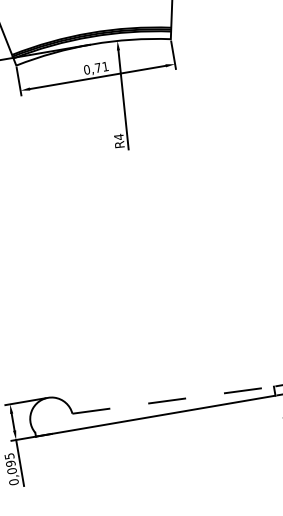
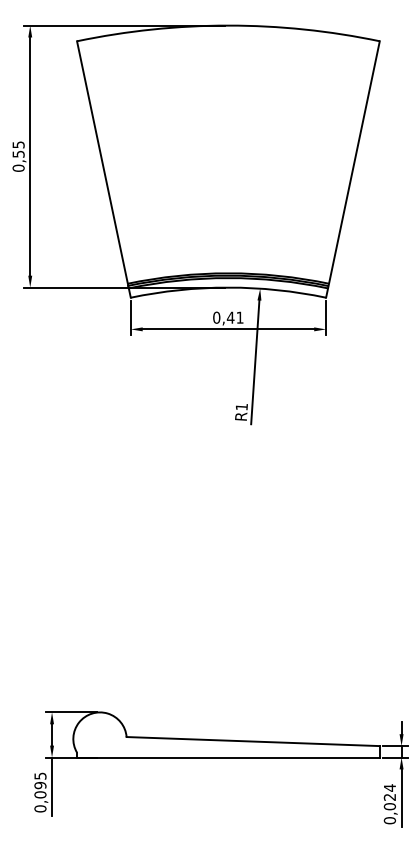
text: (97, 67) -> (230, 317), 0,71 -> 0,41
text: (118, 137) -> (241, 407), R4 -> R1
line: (173, 400) -> (253, 741), dashed -> solid

